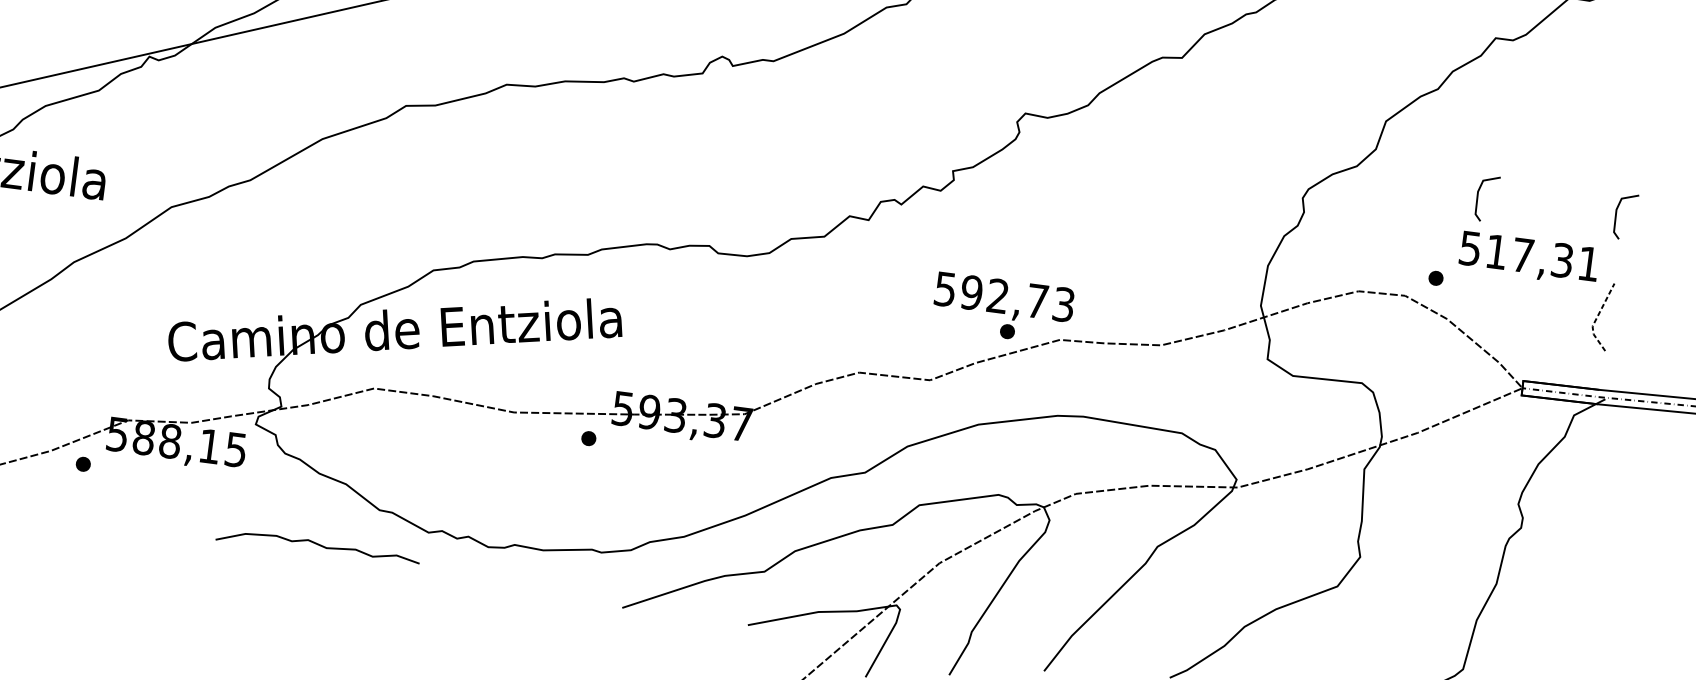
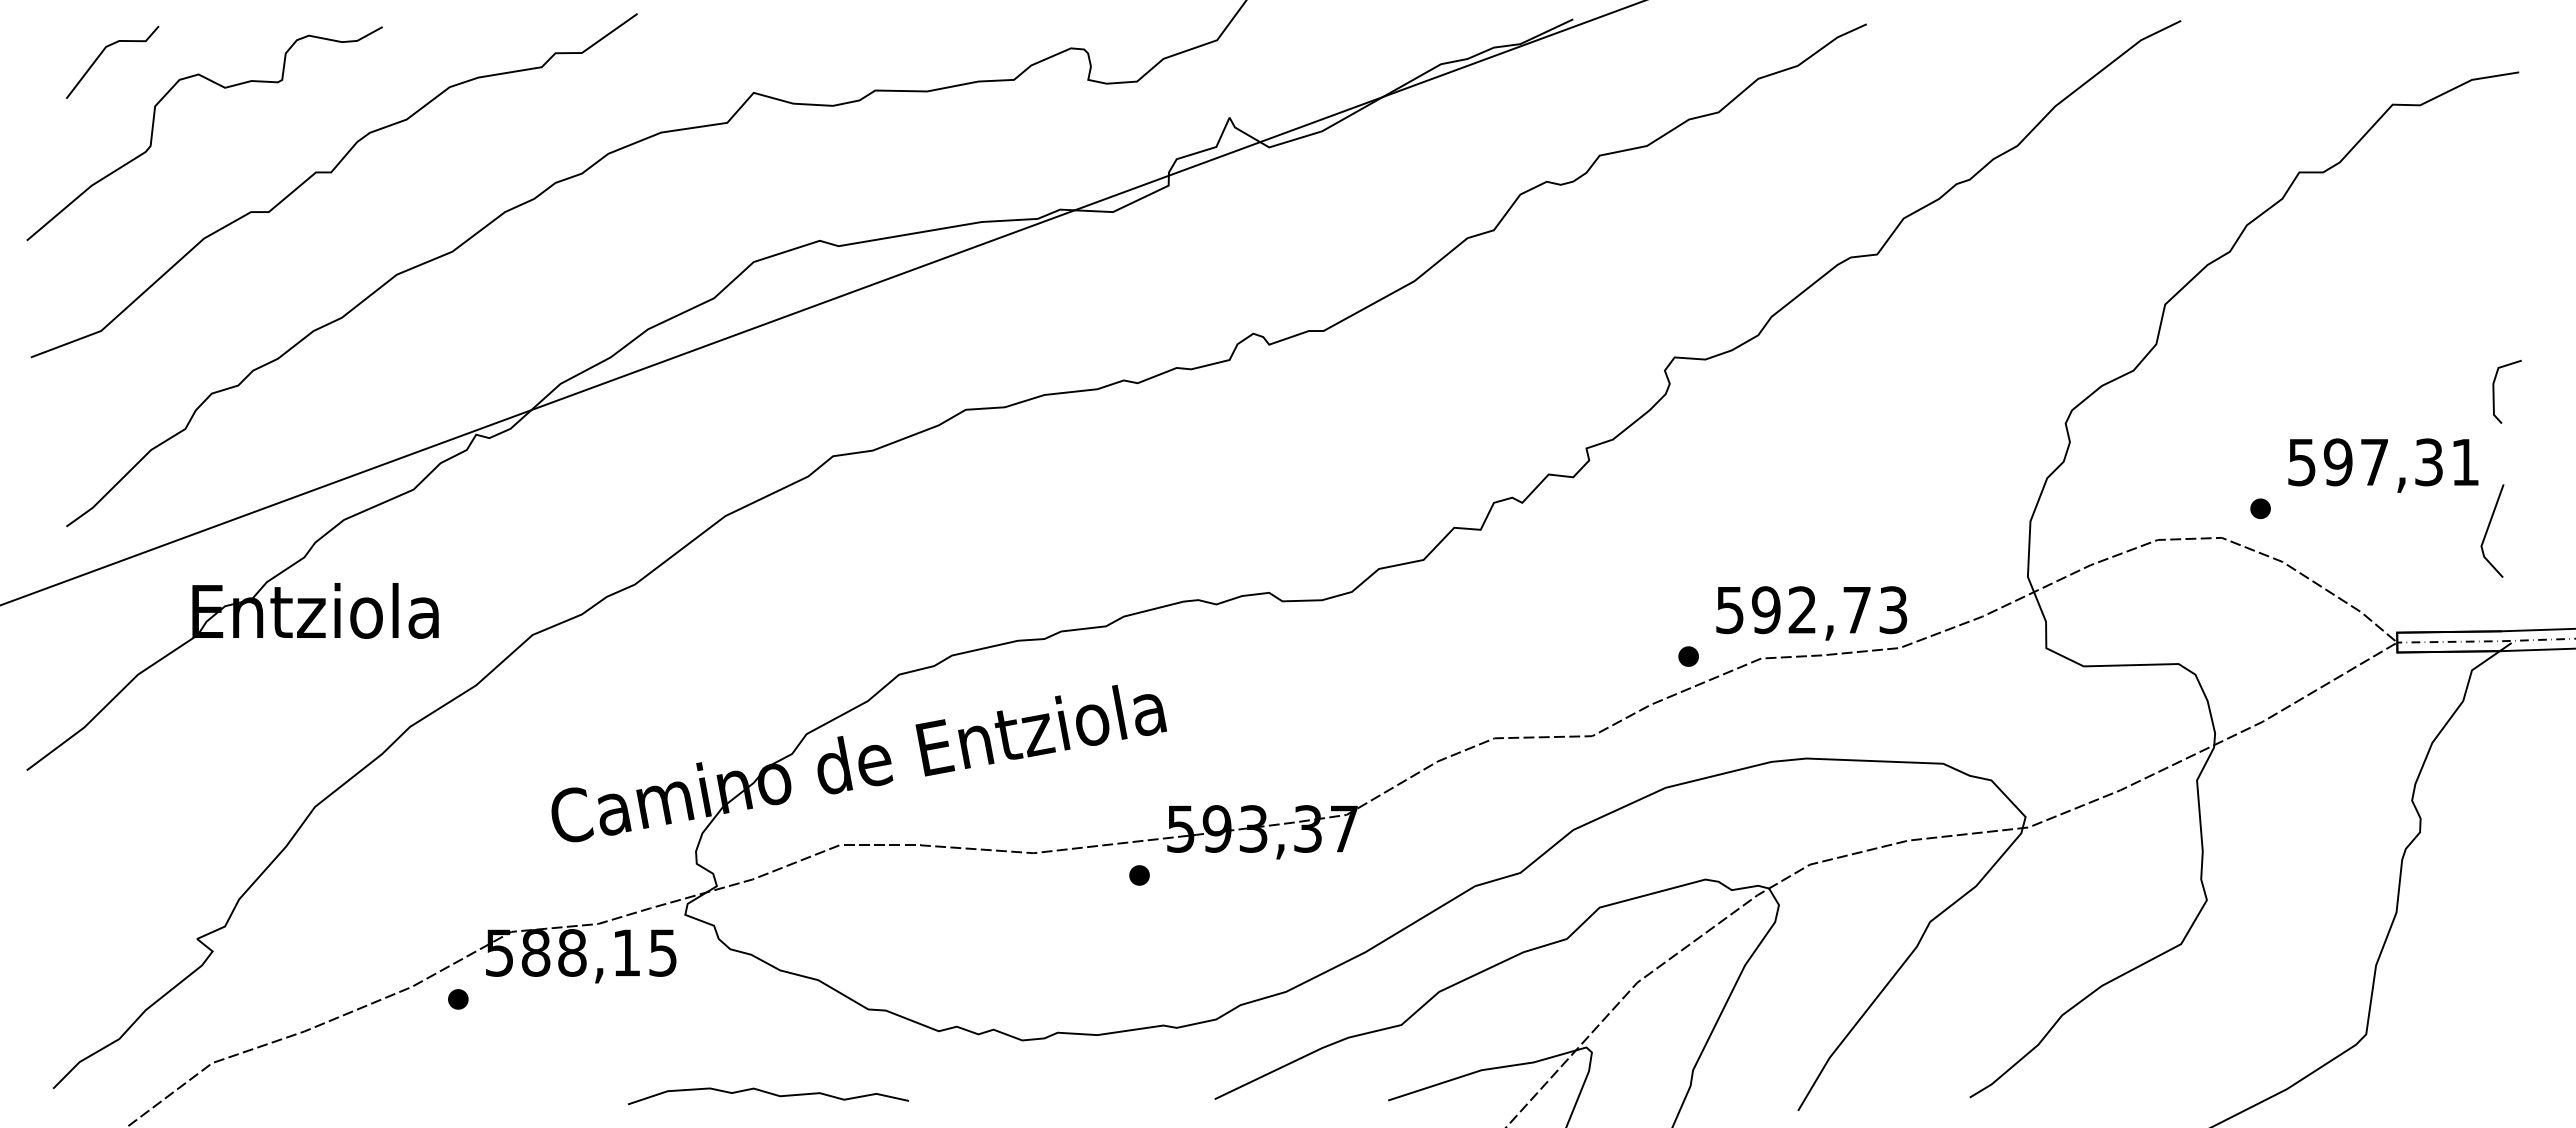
line: (1478, 197) -> (2303, 391), removed
text: (1496, 252) -> (2337, 462), 517,31 -> 597,31
text: (1004, 299) -> (1811, 613), moved
line: (1596, 318) -> (2485, 535), dashed -> solid
curve: (319, 545) -> (769, 1094), moved

